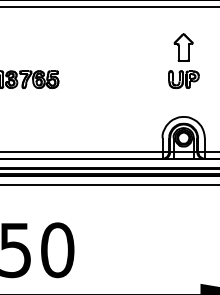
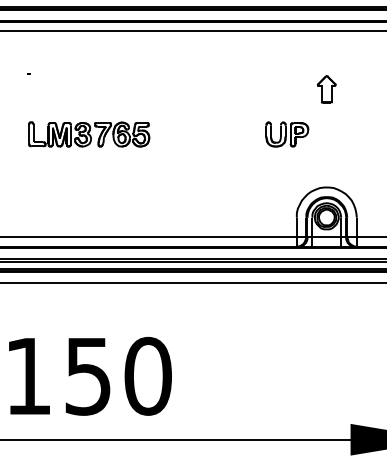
part: (183, 47) -> (326, 89), size x0.7
part: (184, 79) -> (287, 134), moved

